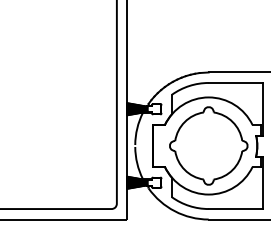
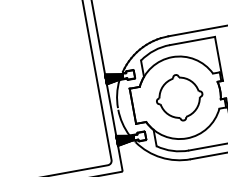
part: (208, 145) -> (179, 97), size x0.7

